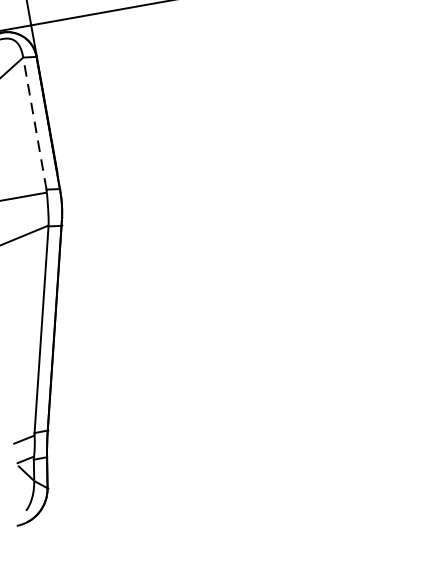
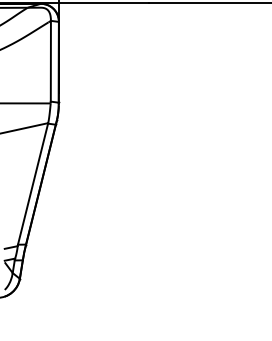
line: (34, 122) -> (50, 60), dashed -> solid

